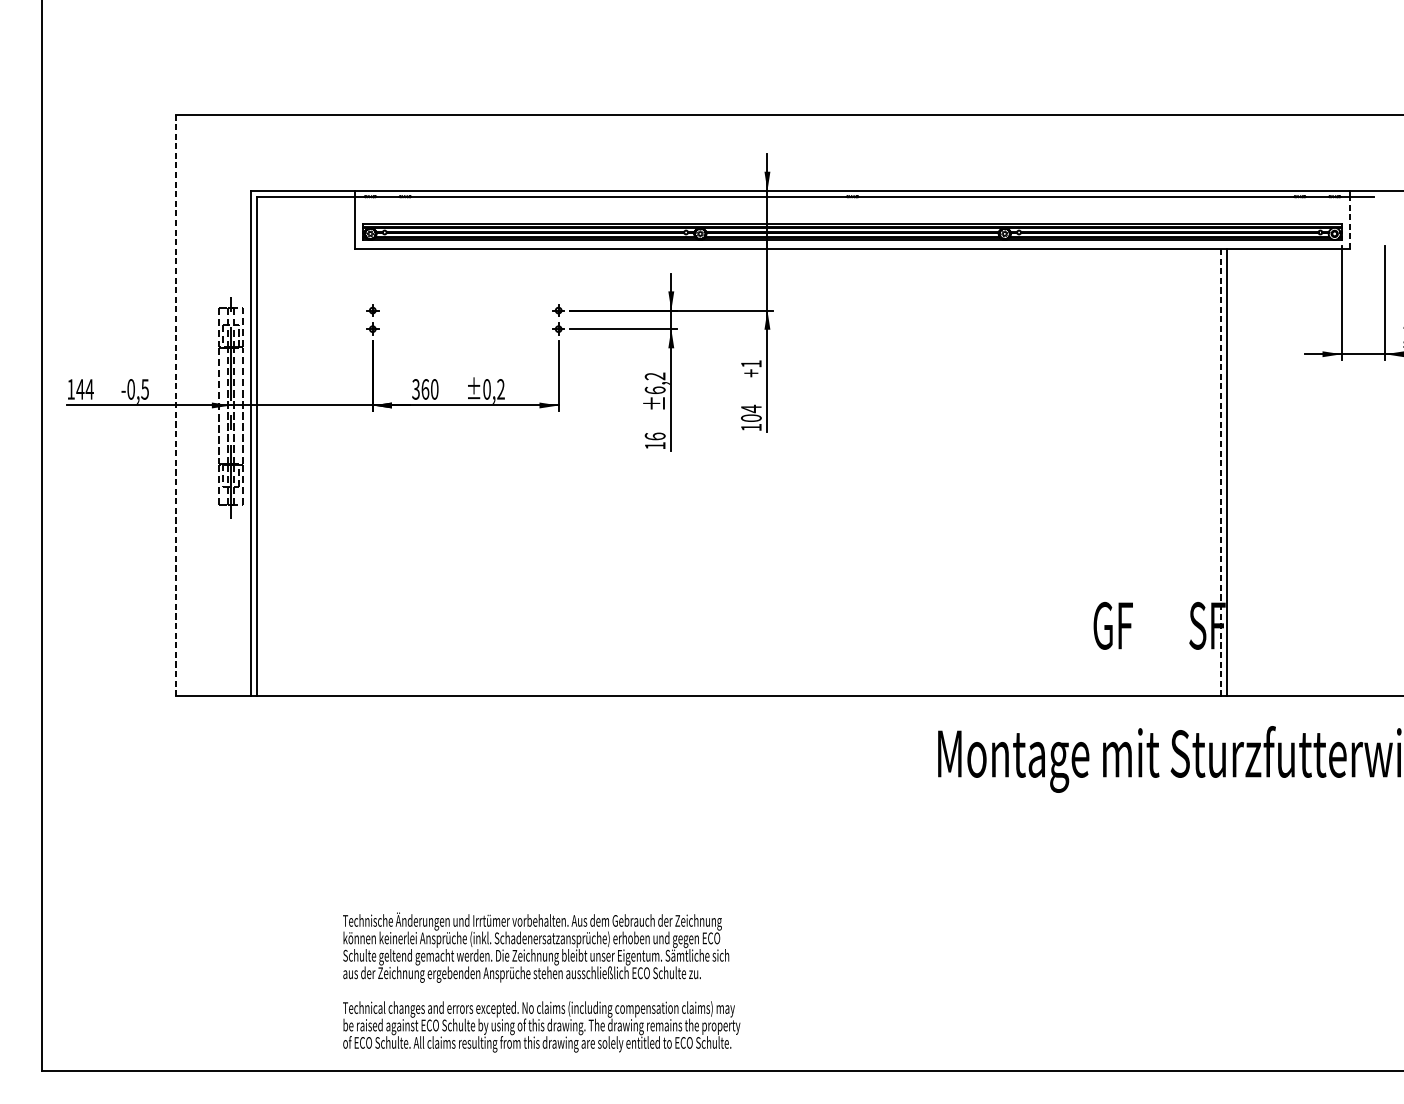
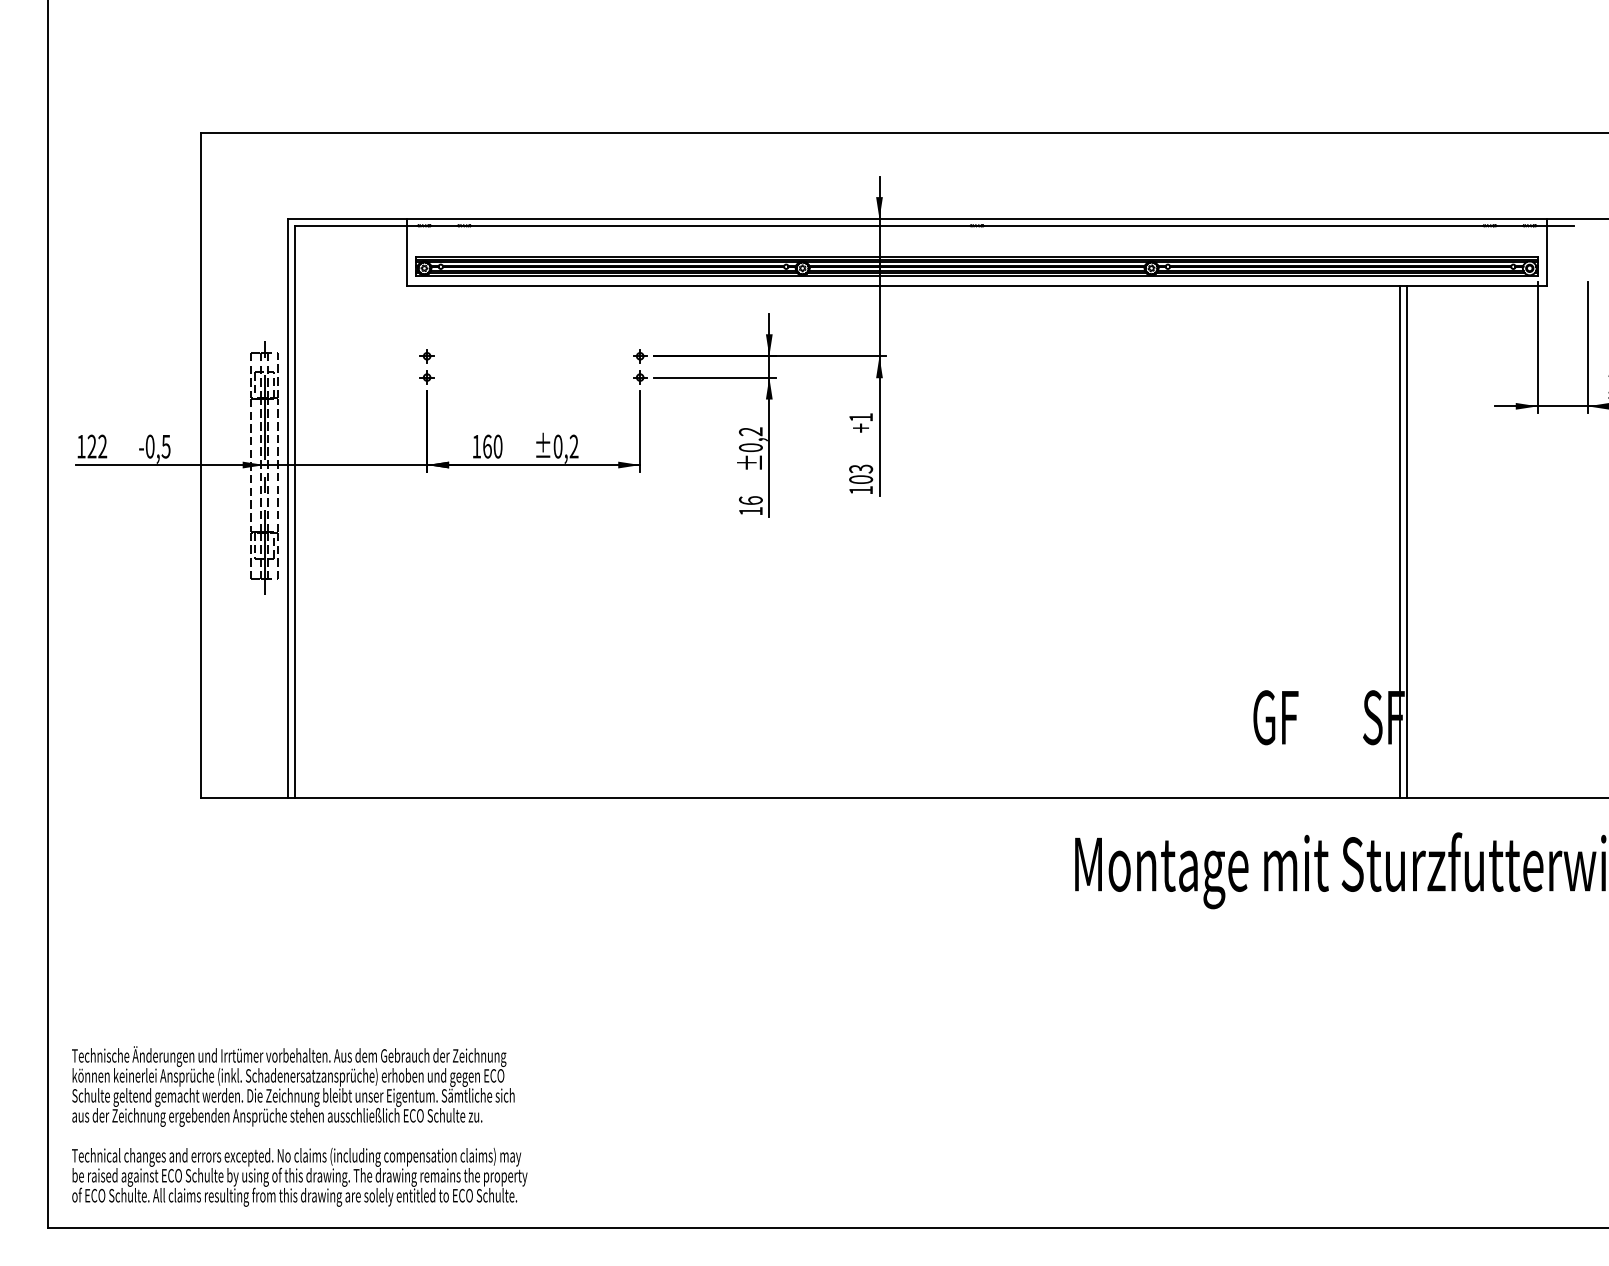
line: (1350, 222) -> (1547, 255), dashed -> solid
text: (85, 389) -> (97, 446), 144 -> 122
text: (415, 389) -> (476, 446), 360 -> 160
text: (654, 390) -> (750, 447), ±6,2 -> ±0,2
line: (175, 405) -> (201, 465), dashed -> solid
text: (751, 408) -> (861, 468), 104 -> 103
line: (1221, 473) -> (1399, 542), dashed -> solid
text: (541, 982) -> (299, 1126), moved

